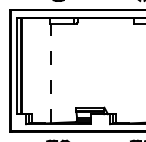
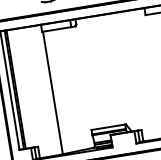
line: (50, 73) -> (52, 92), dashed -> solid

